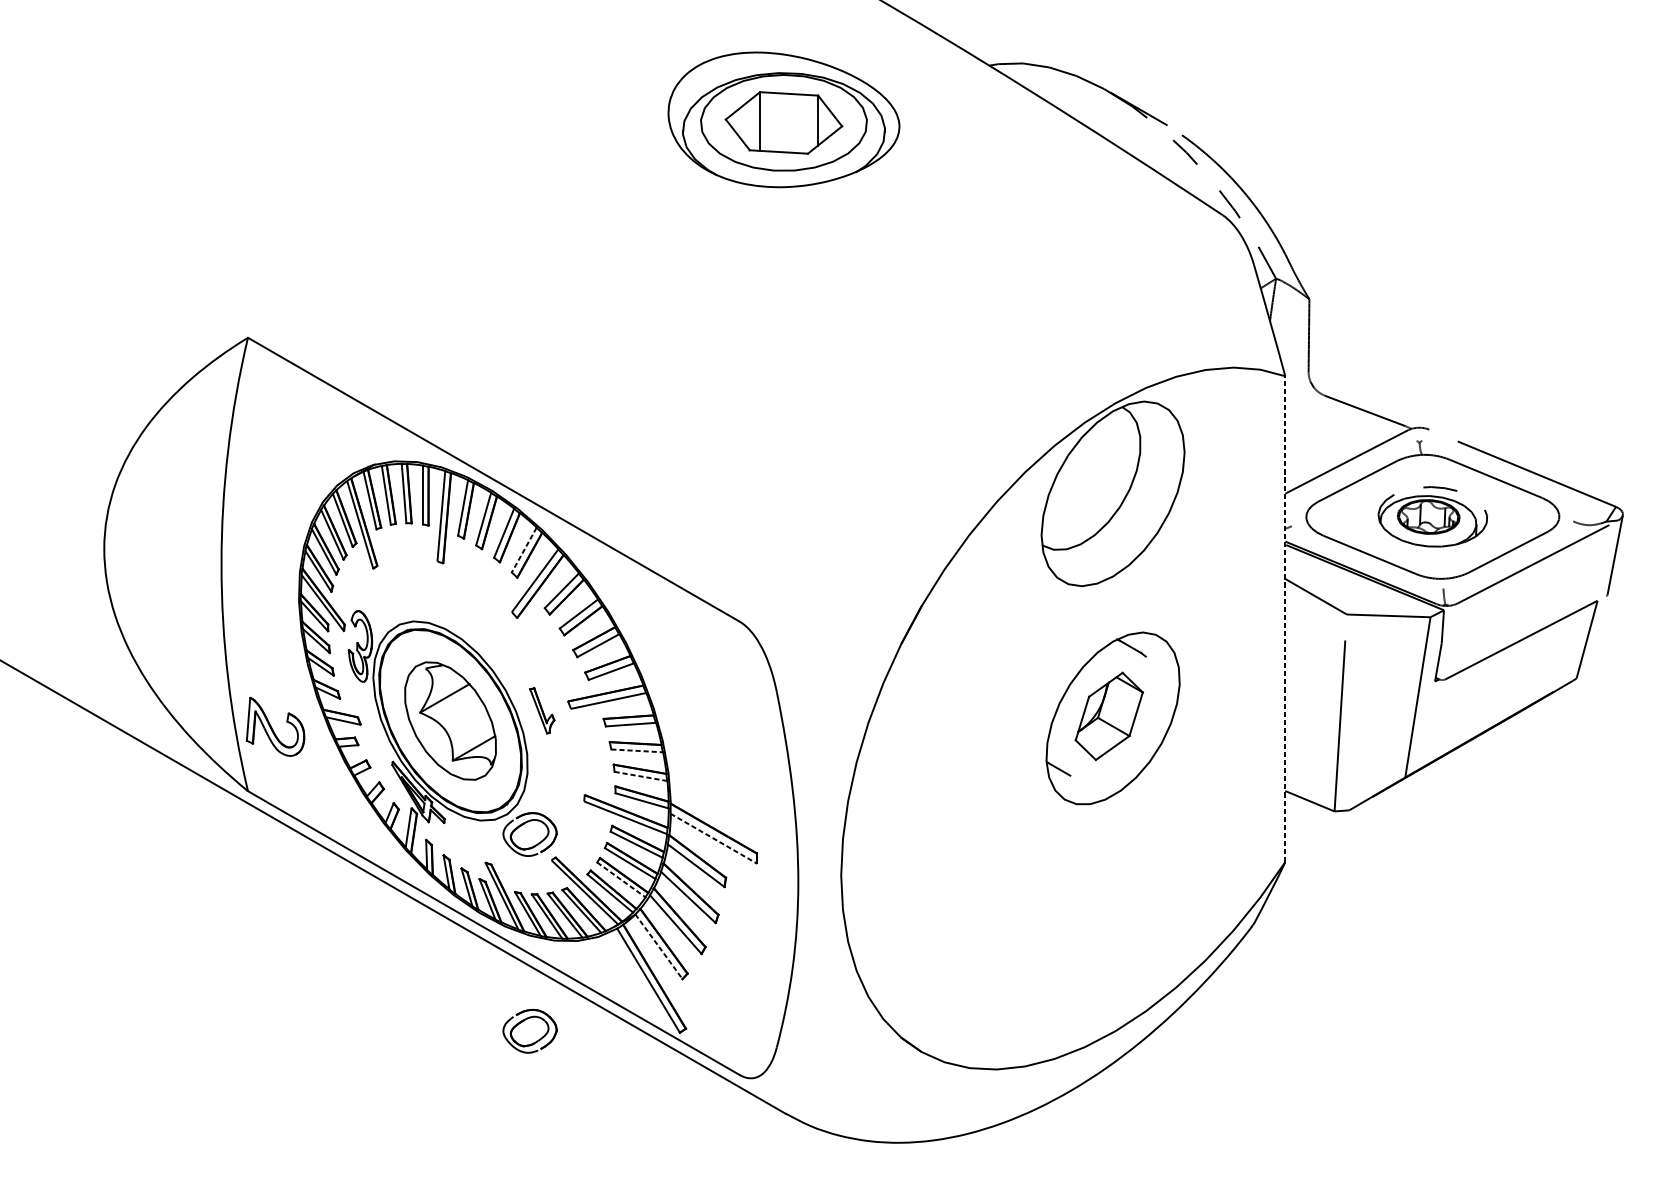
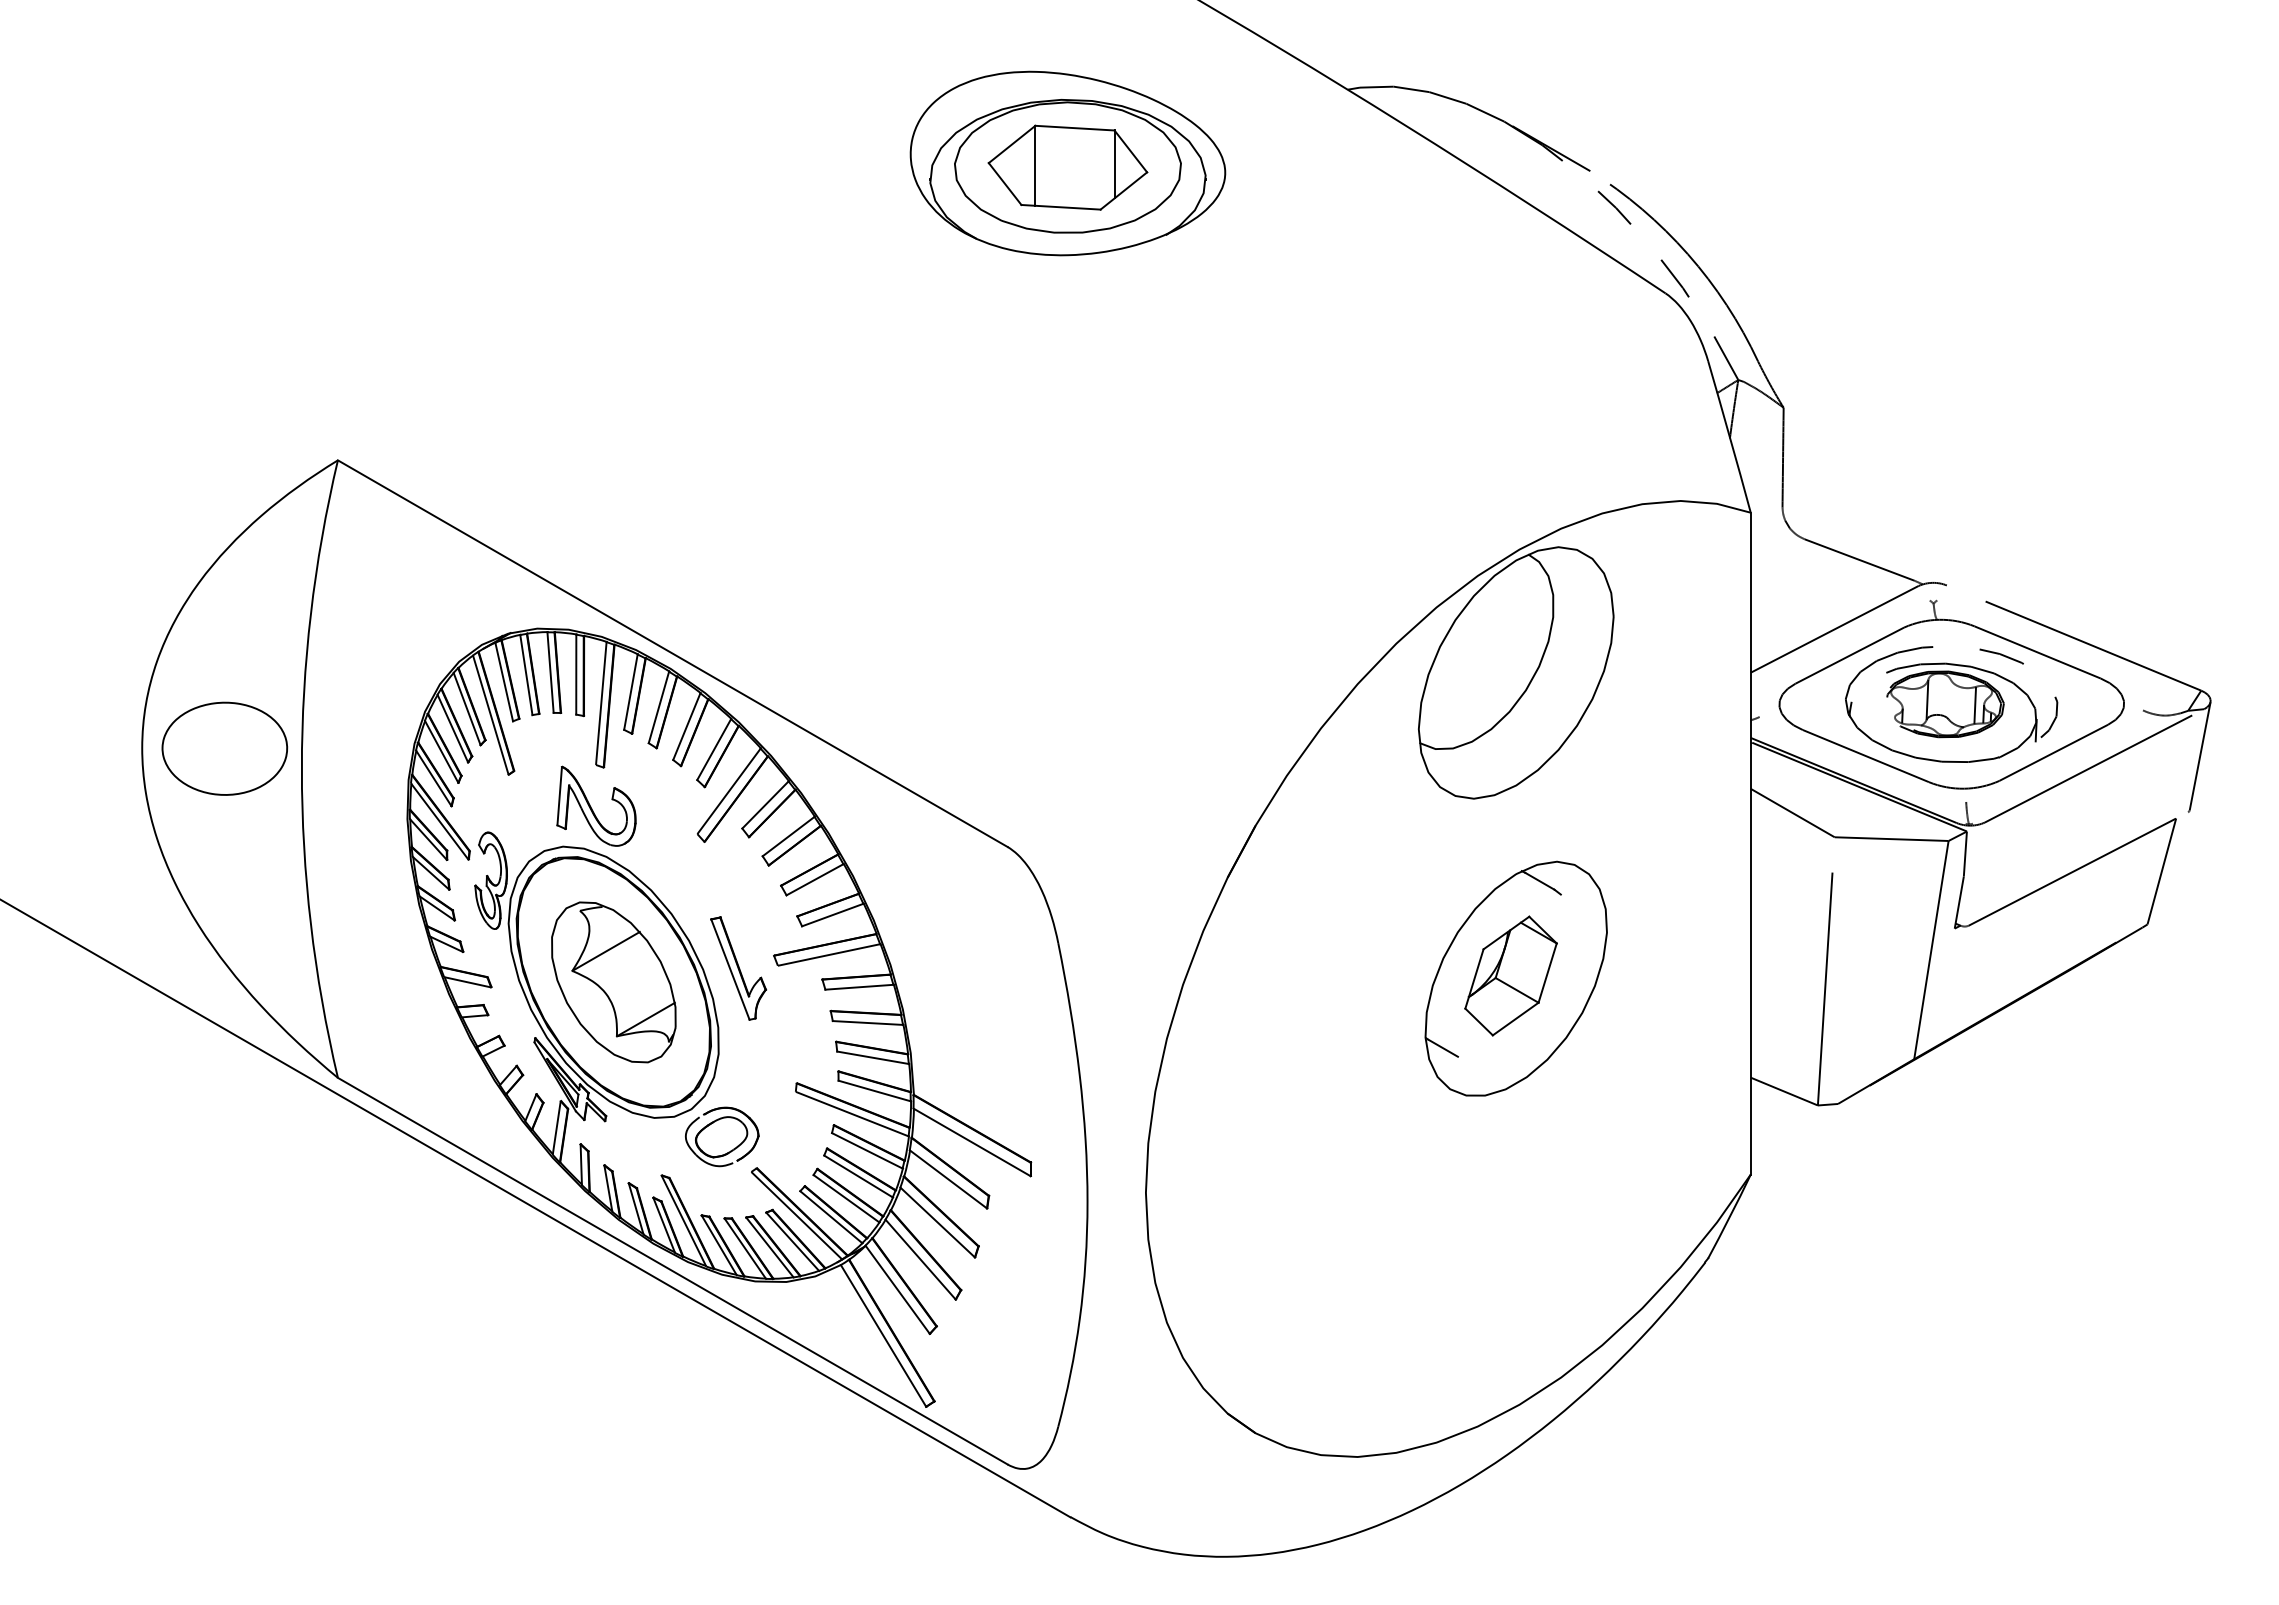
part: (1432, 517) -> (1951, 704), size x1.43
part: (164, 549) -> (224, 748), added
line: (524, 550) -> (714, 749), dashed -> solid
line: (1285, 619) -> (1750, 843), dashed -> solid
part: (542, 710) -> (738, 968), size x1.67
part: (275, 726) -> (596, 805), moved
line: (637, 751) -> (868, 1023), dashed -> solid
line: (641, 776) -> (873, 1057), dashed -> solid
line: (713, 838) -> (972, 1142), dashed -> solid
line: (621, 879) -> (846, 1198), dashed -> solid
line: (658, 946) -> (897, 1289), dashed -> solid
part: (530, 1030) -> (722, 1404), removed

